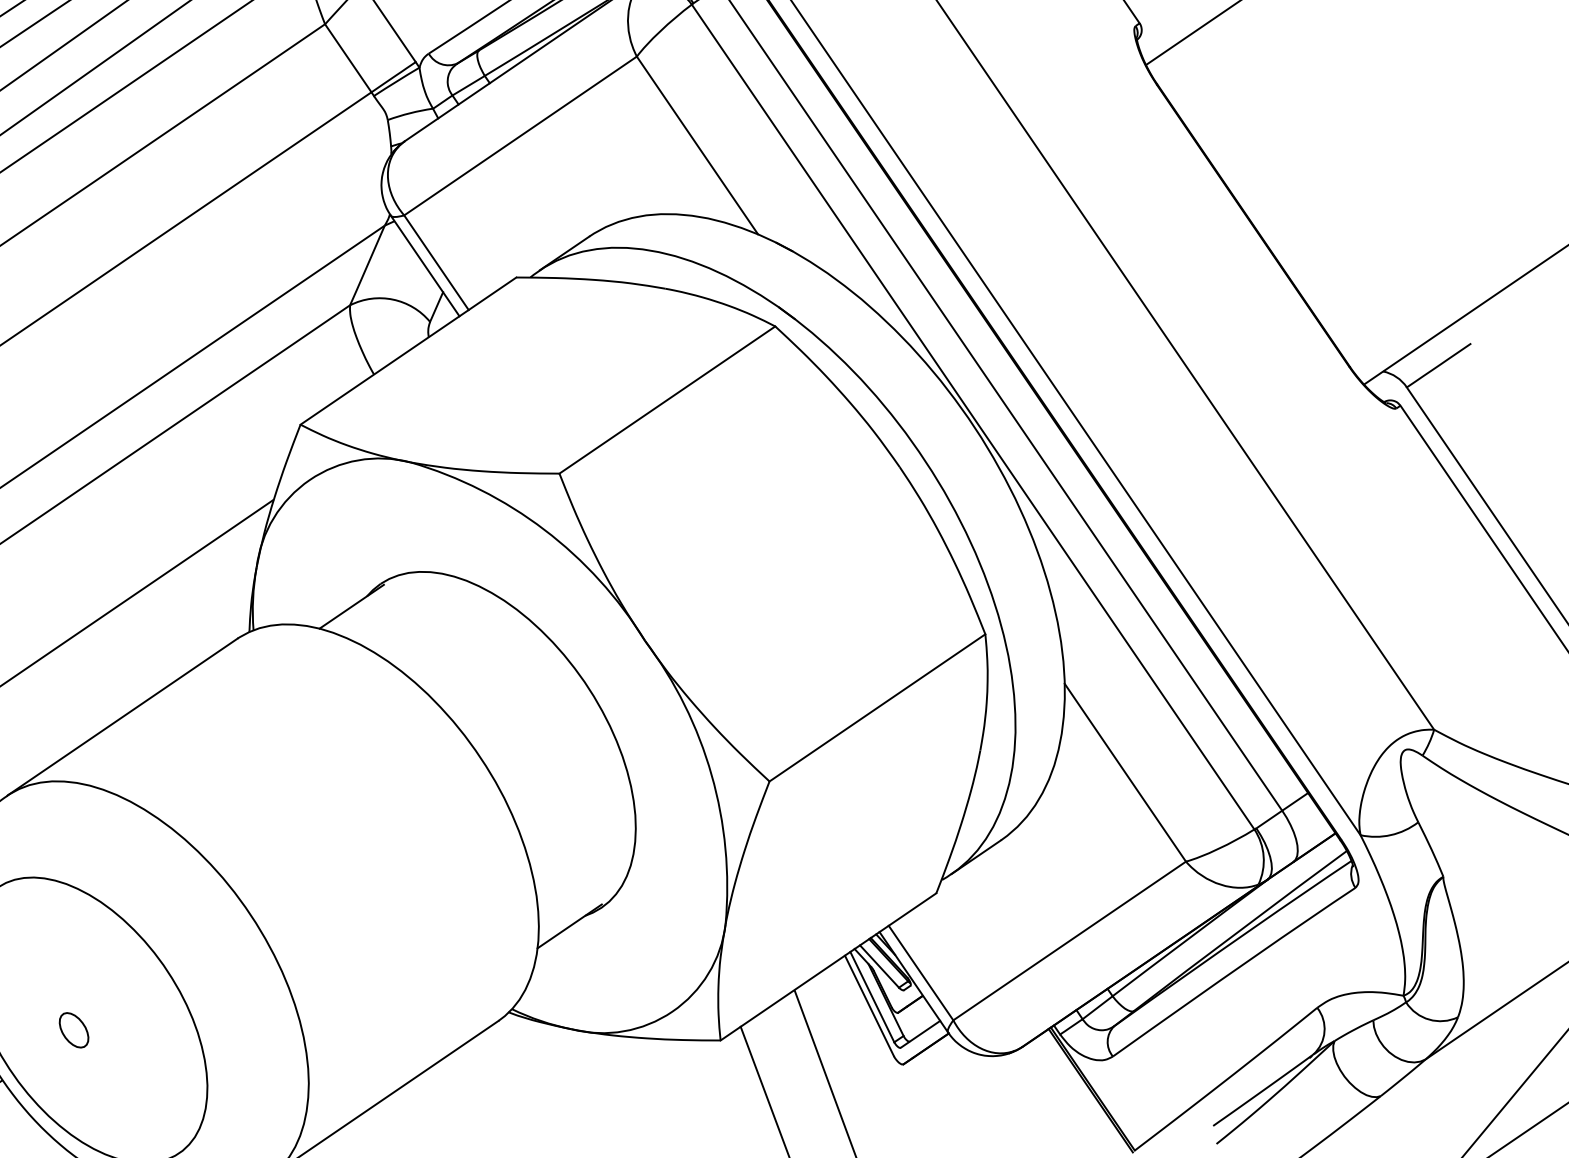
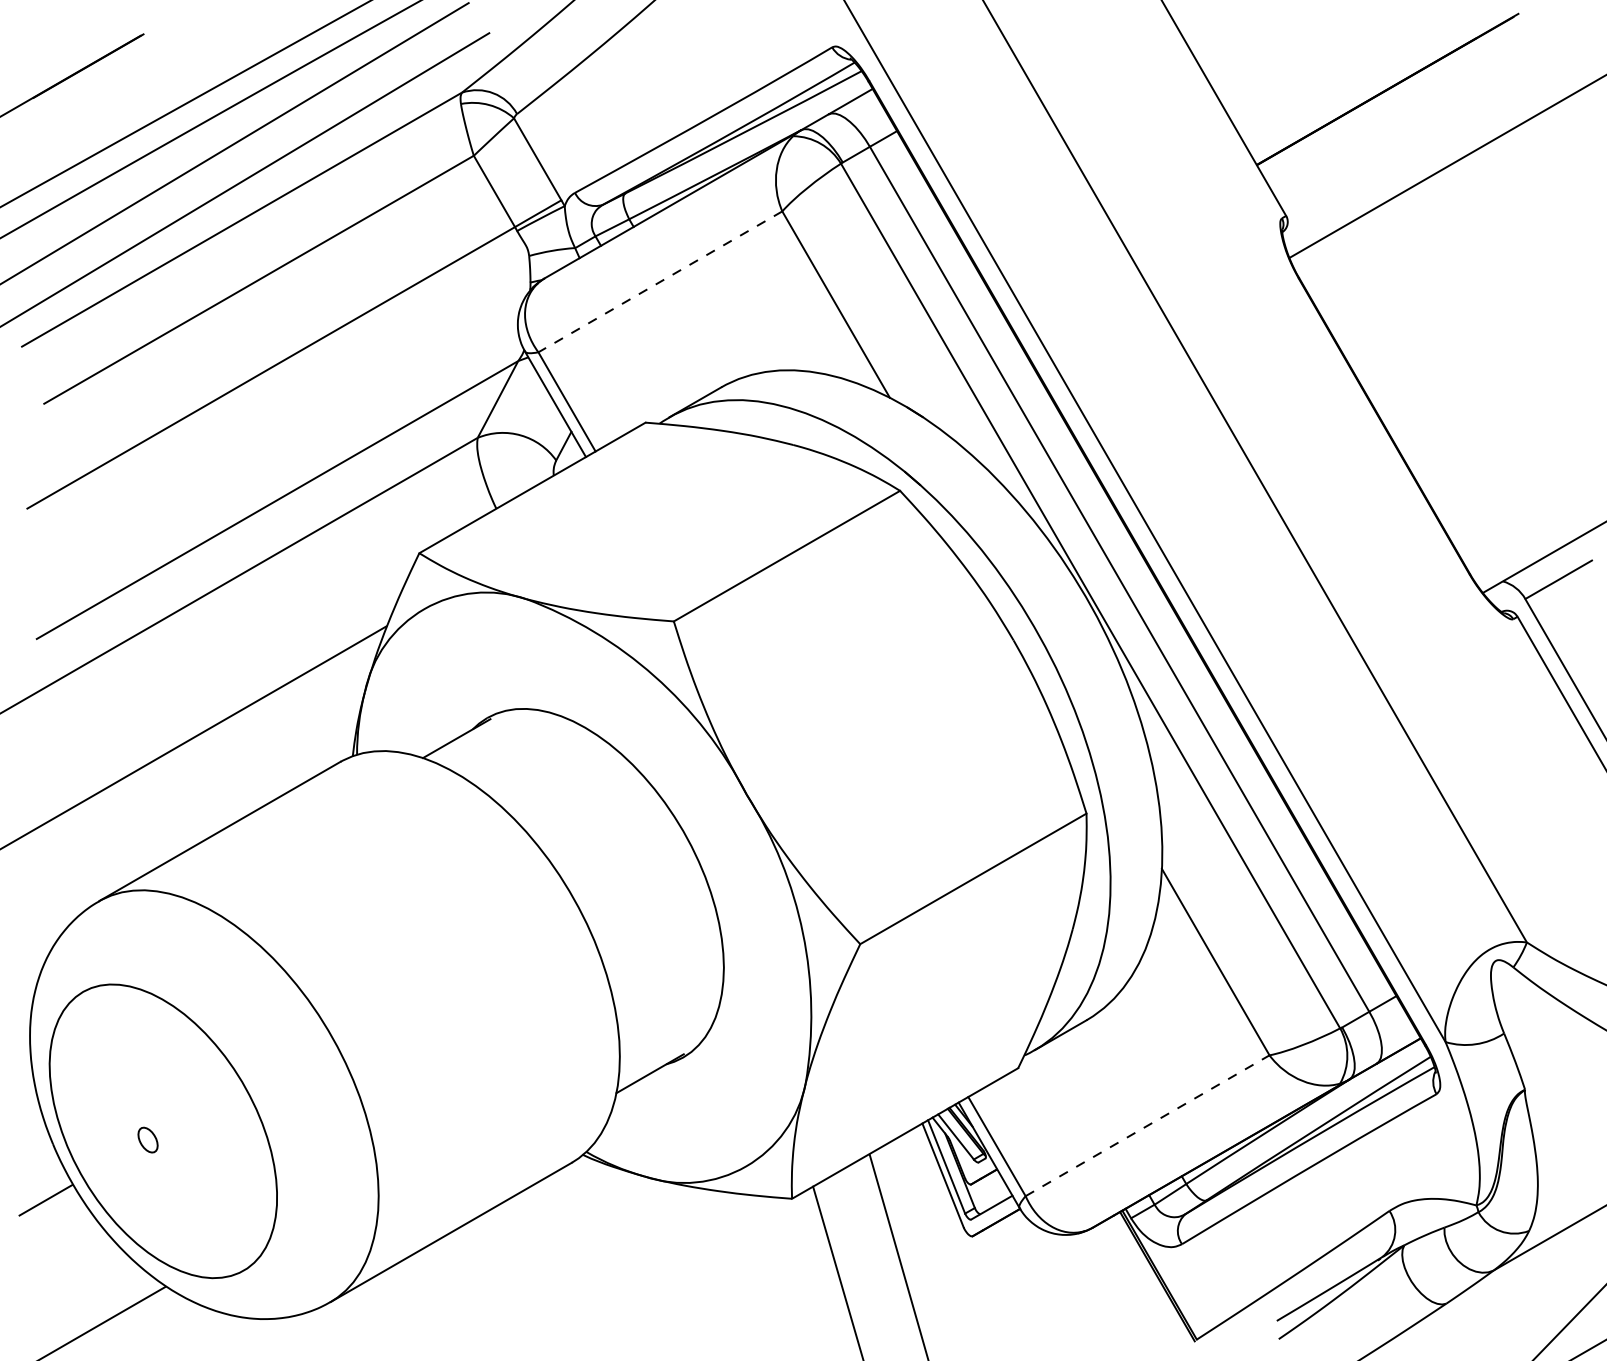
line: (520, 135) -> (660, 281), solid -> dashed
line: (1069, 940) -> (1147, 1125), solid -> dashed
part: (73, 1029) -> (147, 1139), size x0.7

